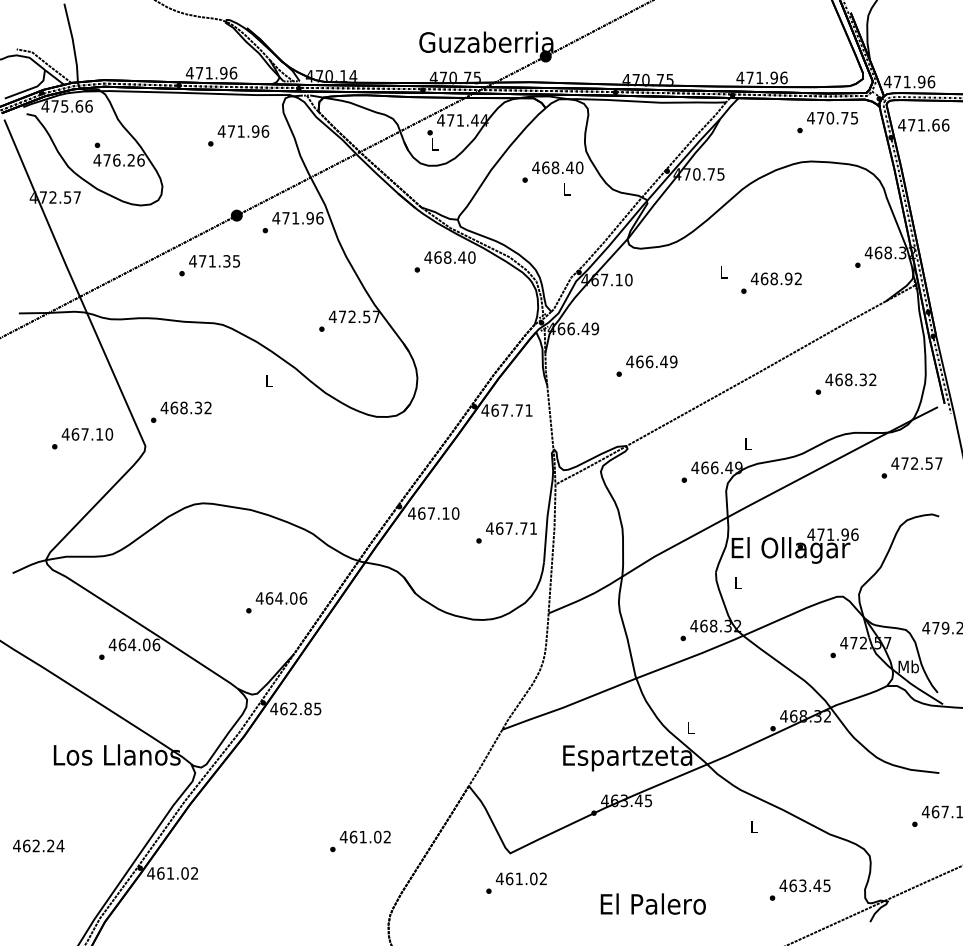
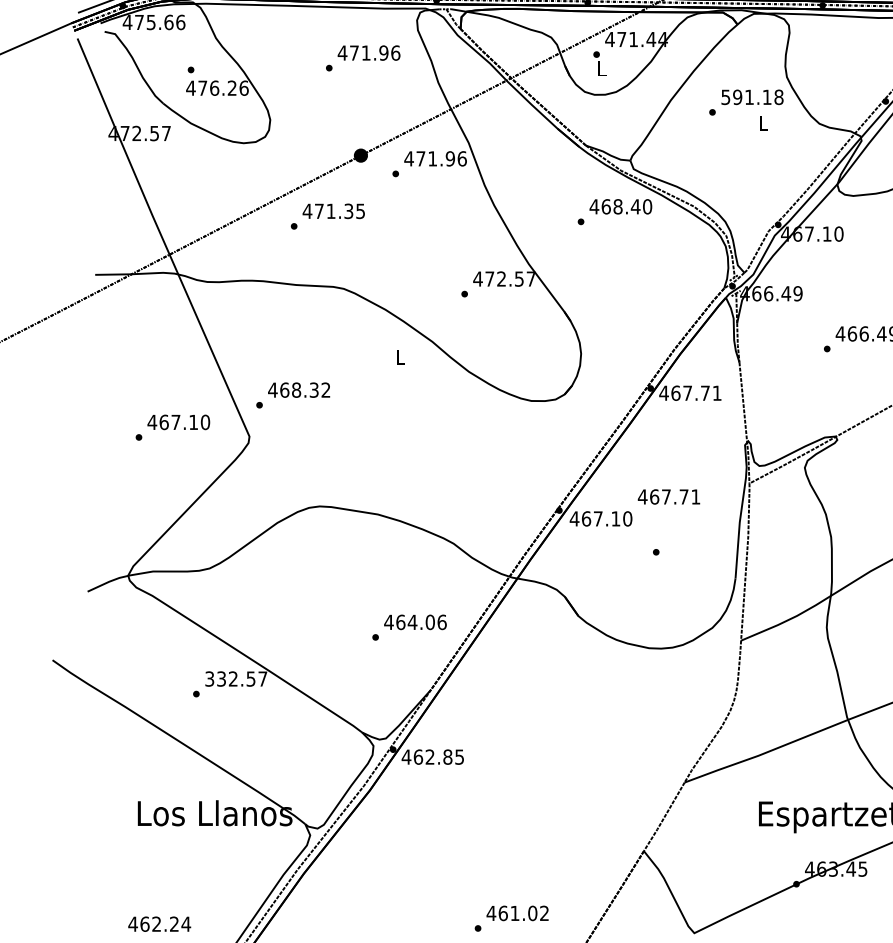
text: (557, 167) -> (751, 96), 468.40 -> 591.18
text: (511, 528) -> (669, 496), moved
text: (134, 644) -> (236, 678), 464.06 -> 332.57
text: (38, 845) -> (159, 923), moved

